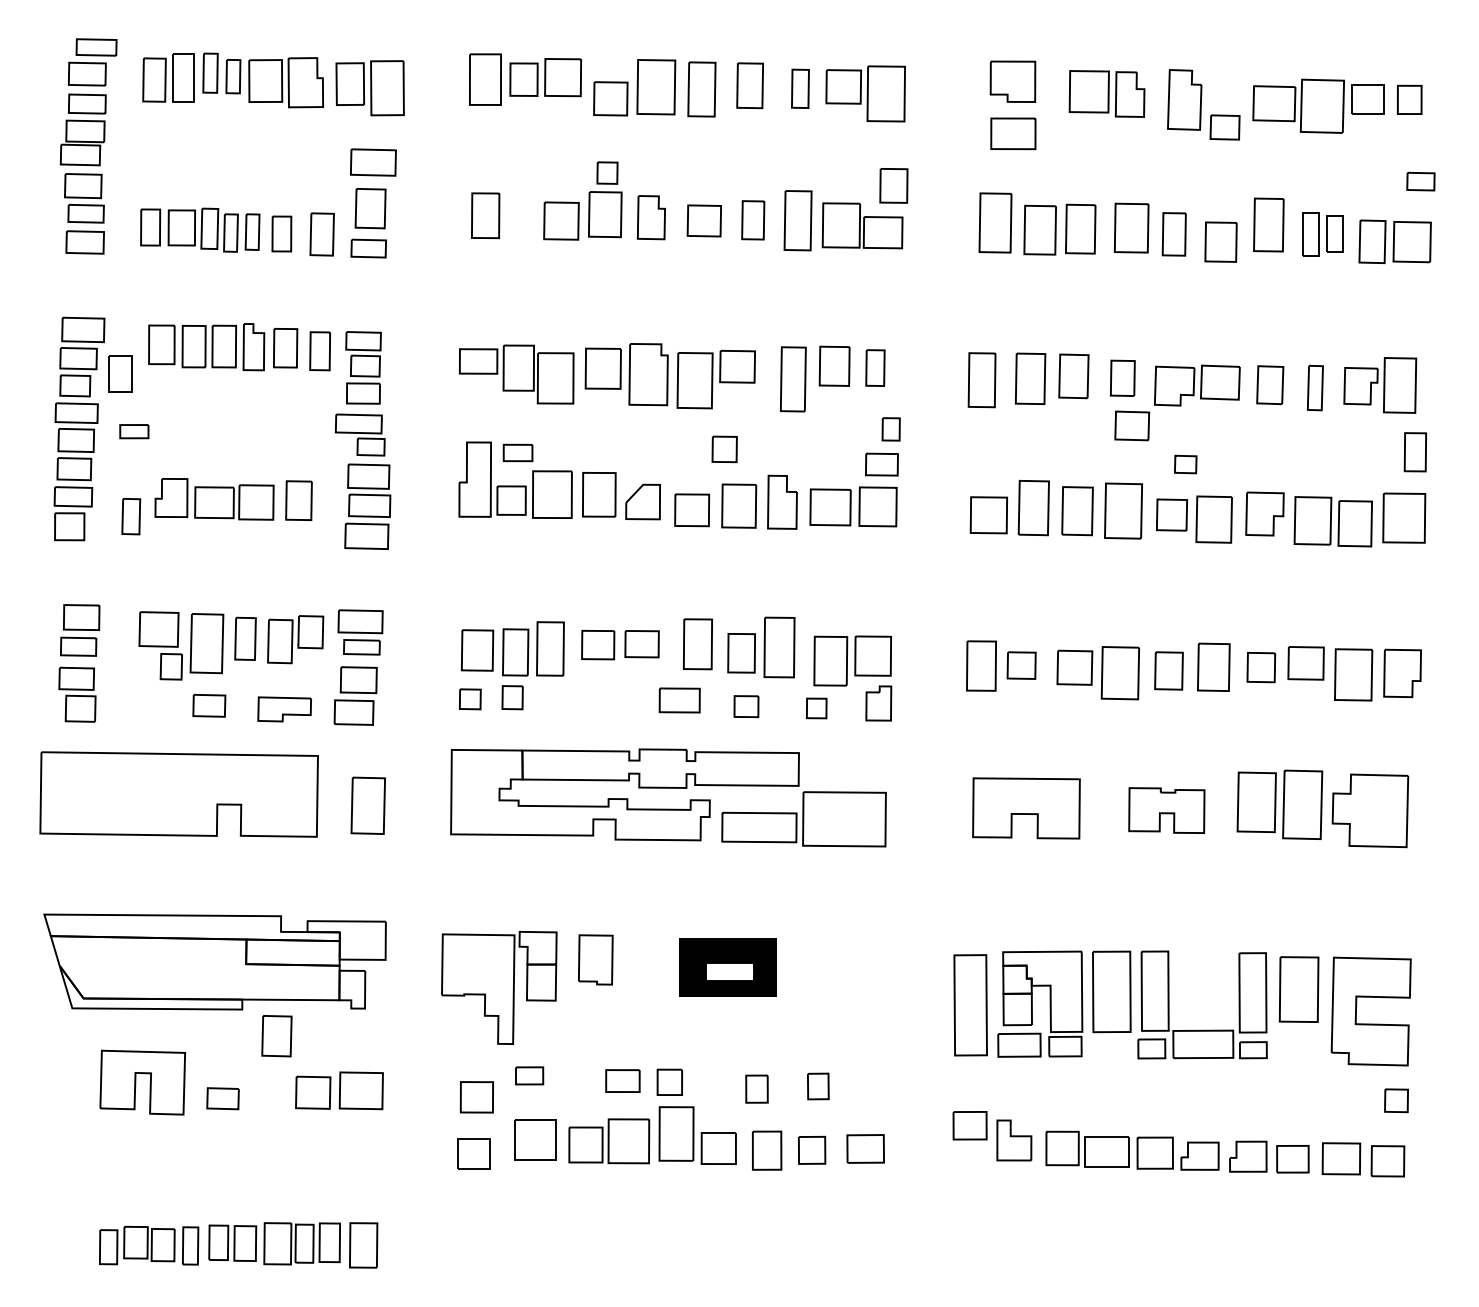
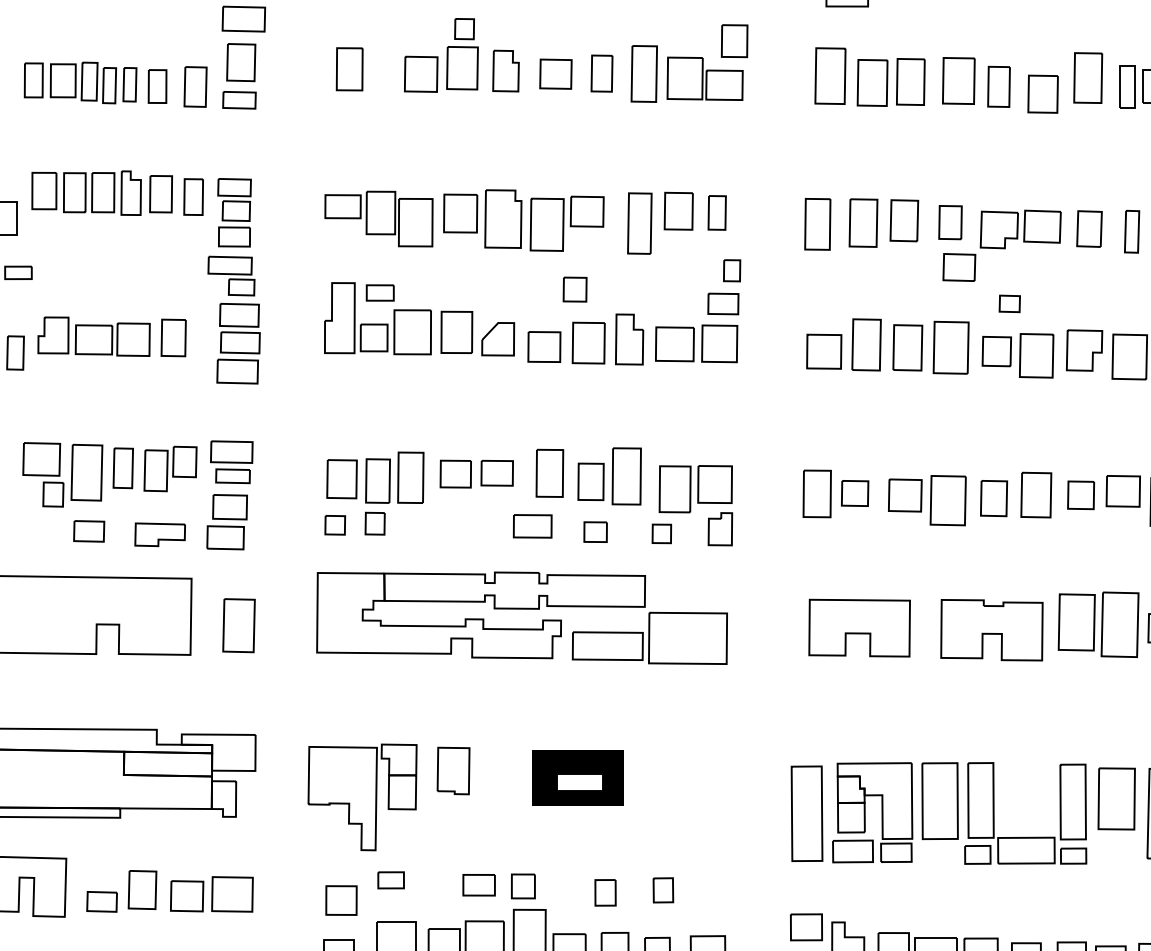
part: (1166, 810) -> (991, 630), size x1.43
part: (276, 1036) -> (142, 890), moved

